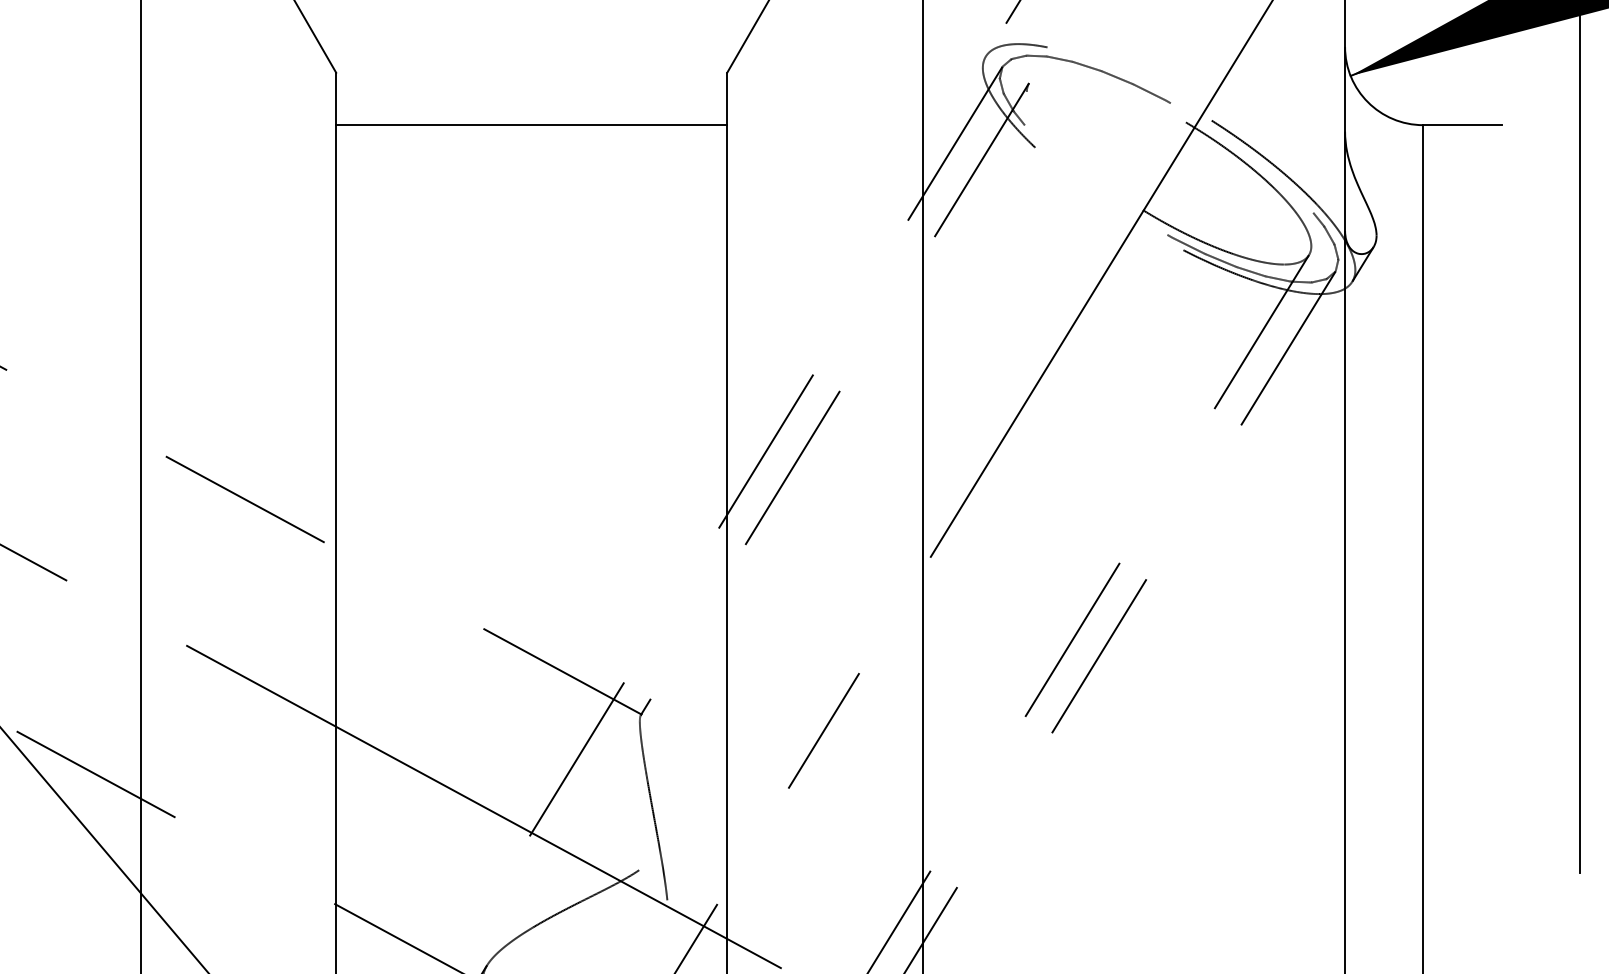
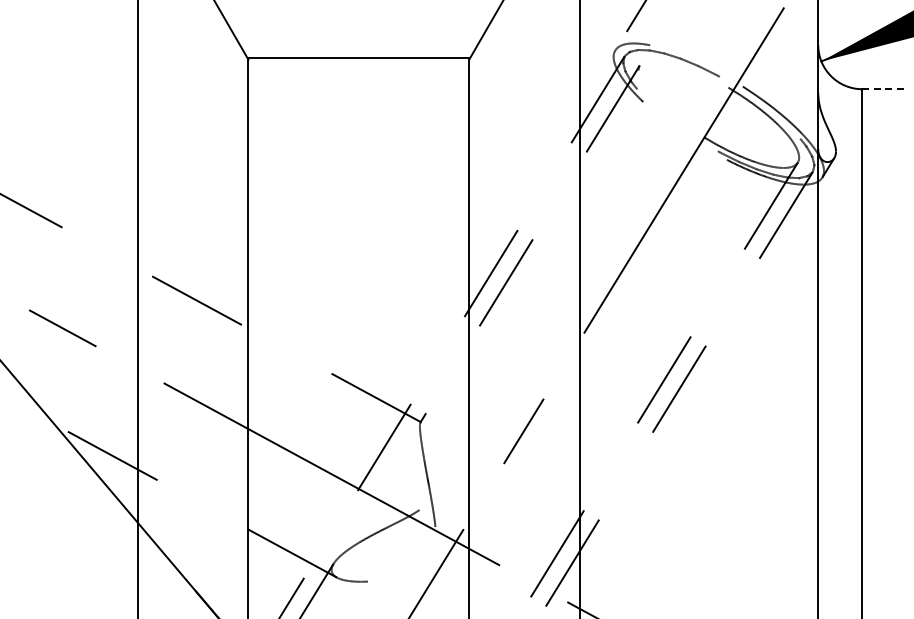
line: (531, 125) -> (358, 58), moved
line: (1462, 125) -> (884, 89), solid -> dashed

